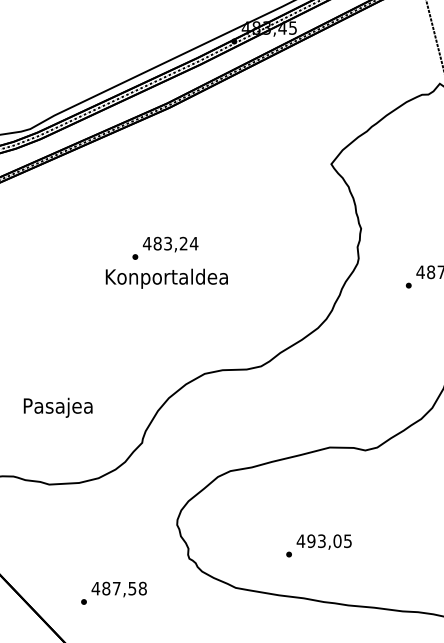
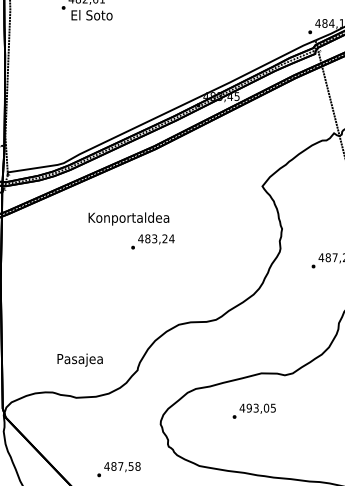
text: (166, 278) -> (128, 218), moved
text: (57, 406) -> (79, 359), moved
text: (317, 544) -> (253, 410), moved

